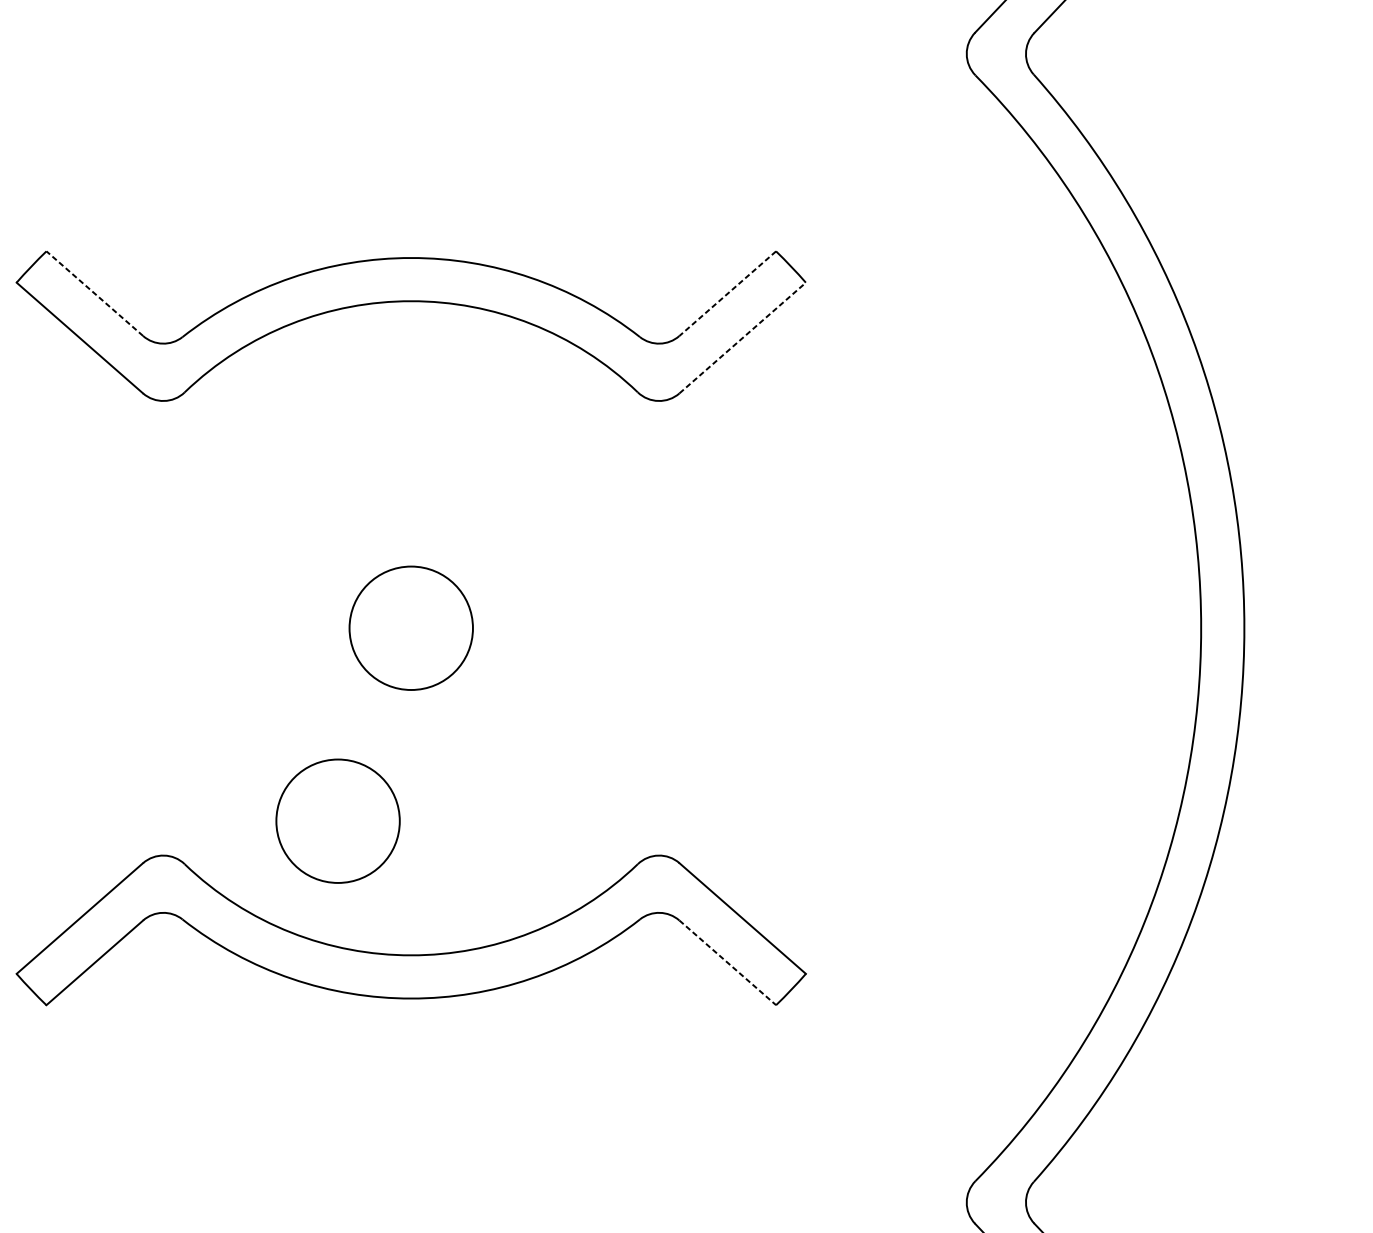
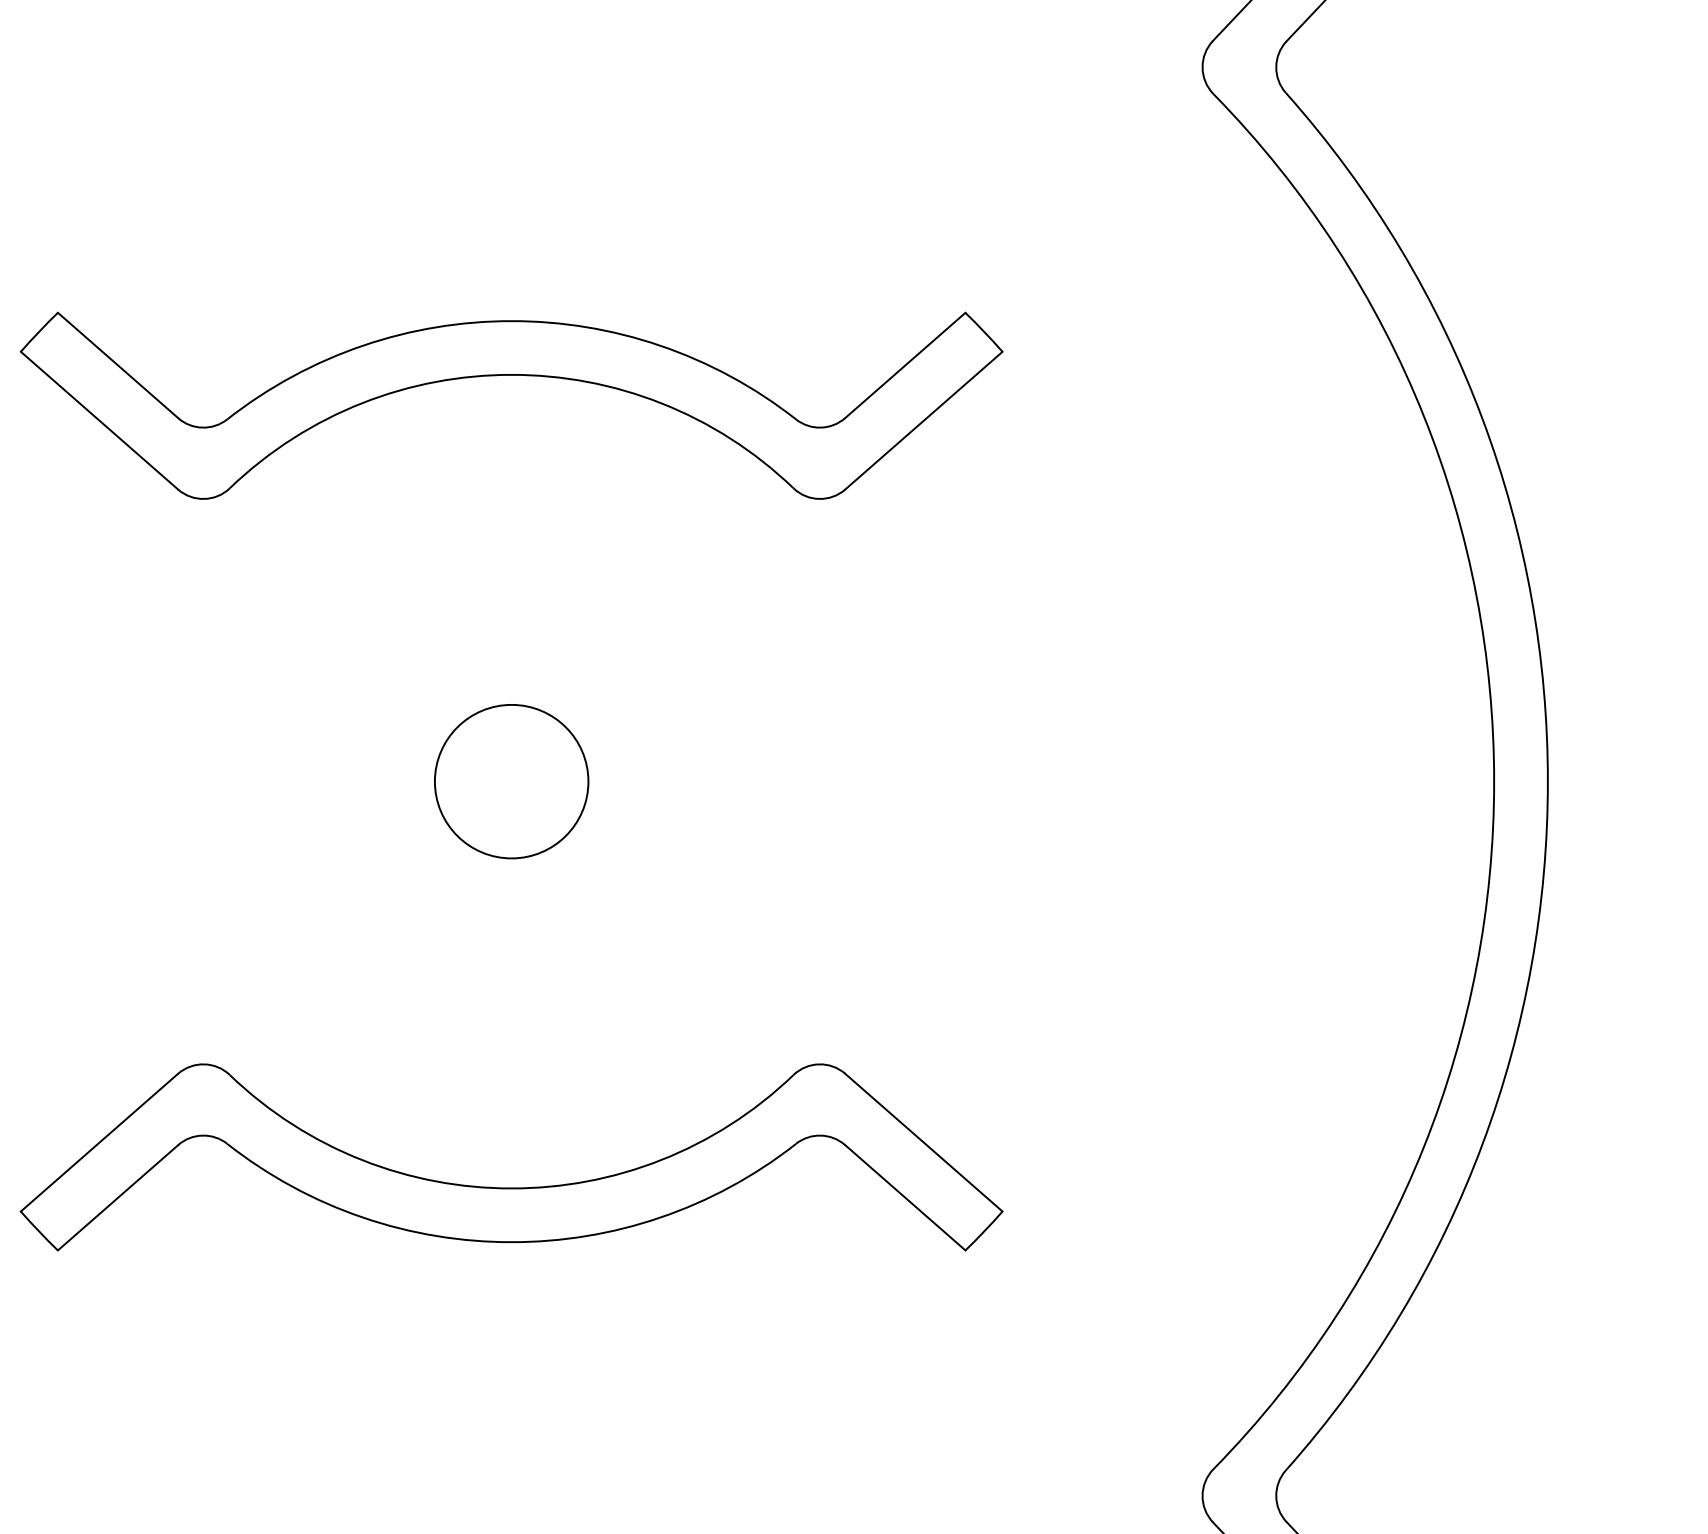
line: (95, 293) -> (118, 365), dashed -> solid
line: (727, 293) -> (905, 365), dashed -> solid
line: (743, 337) -> (924, 420), dashed -> solid
circle: (337, 821) -> (420, 1021), removed
line: (727, 962) -> (905, 1197), dashed -> solid

